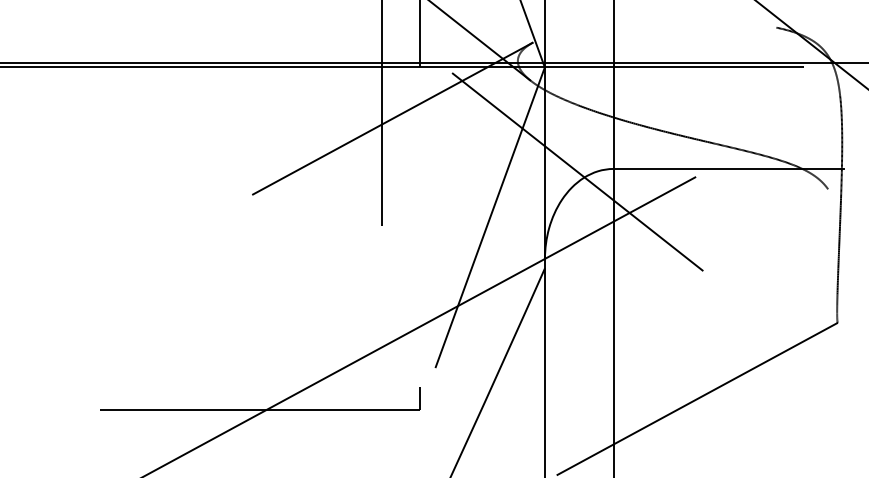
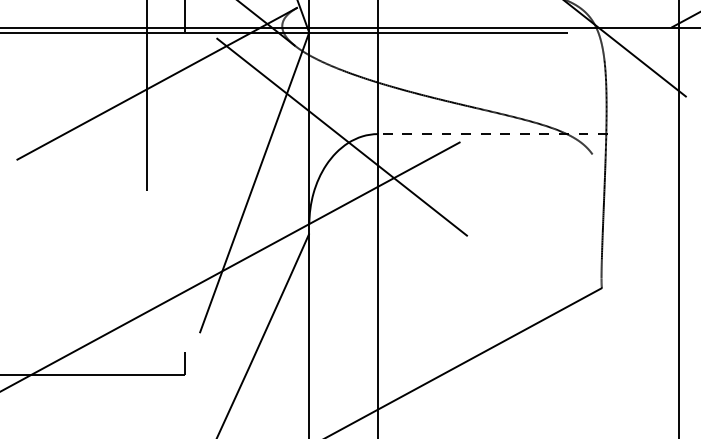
line: (728, 168) -> (492, 133), solid -> dashed

